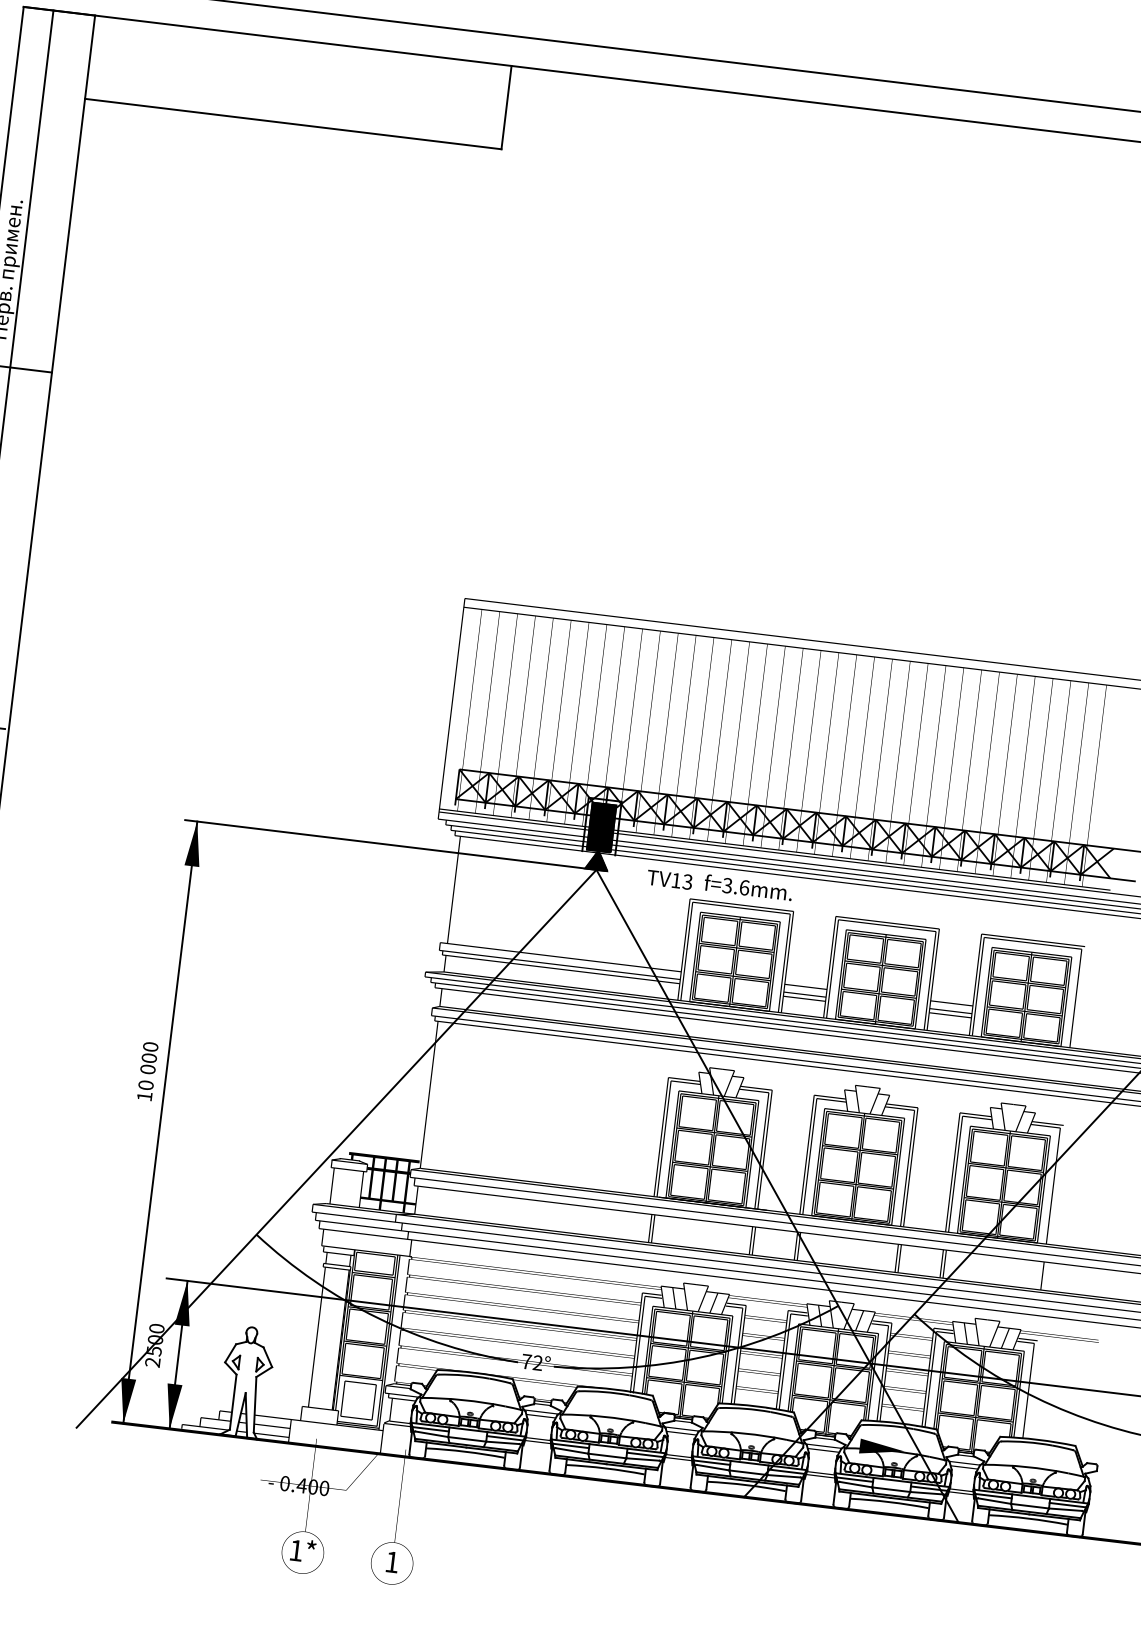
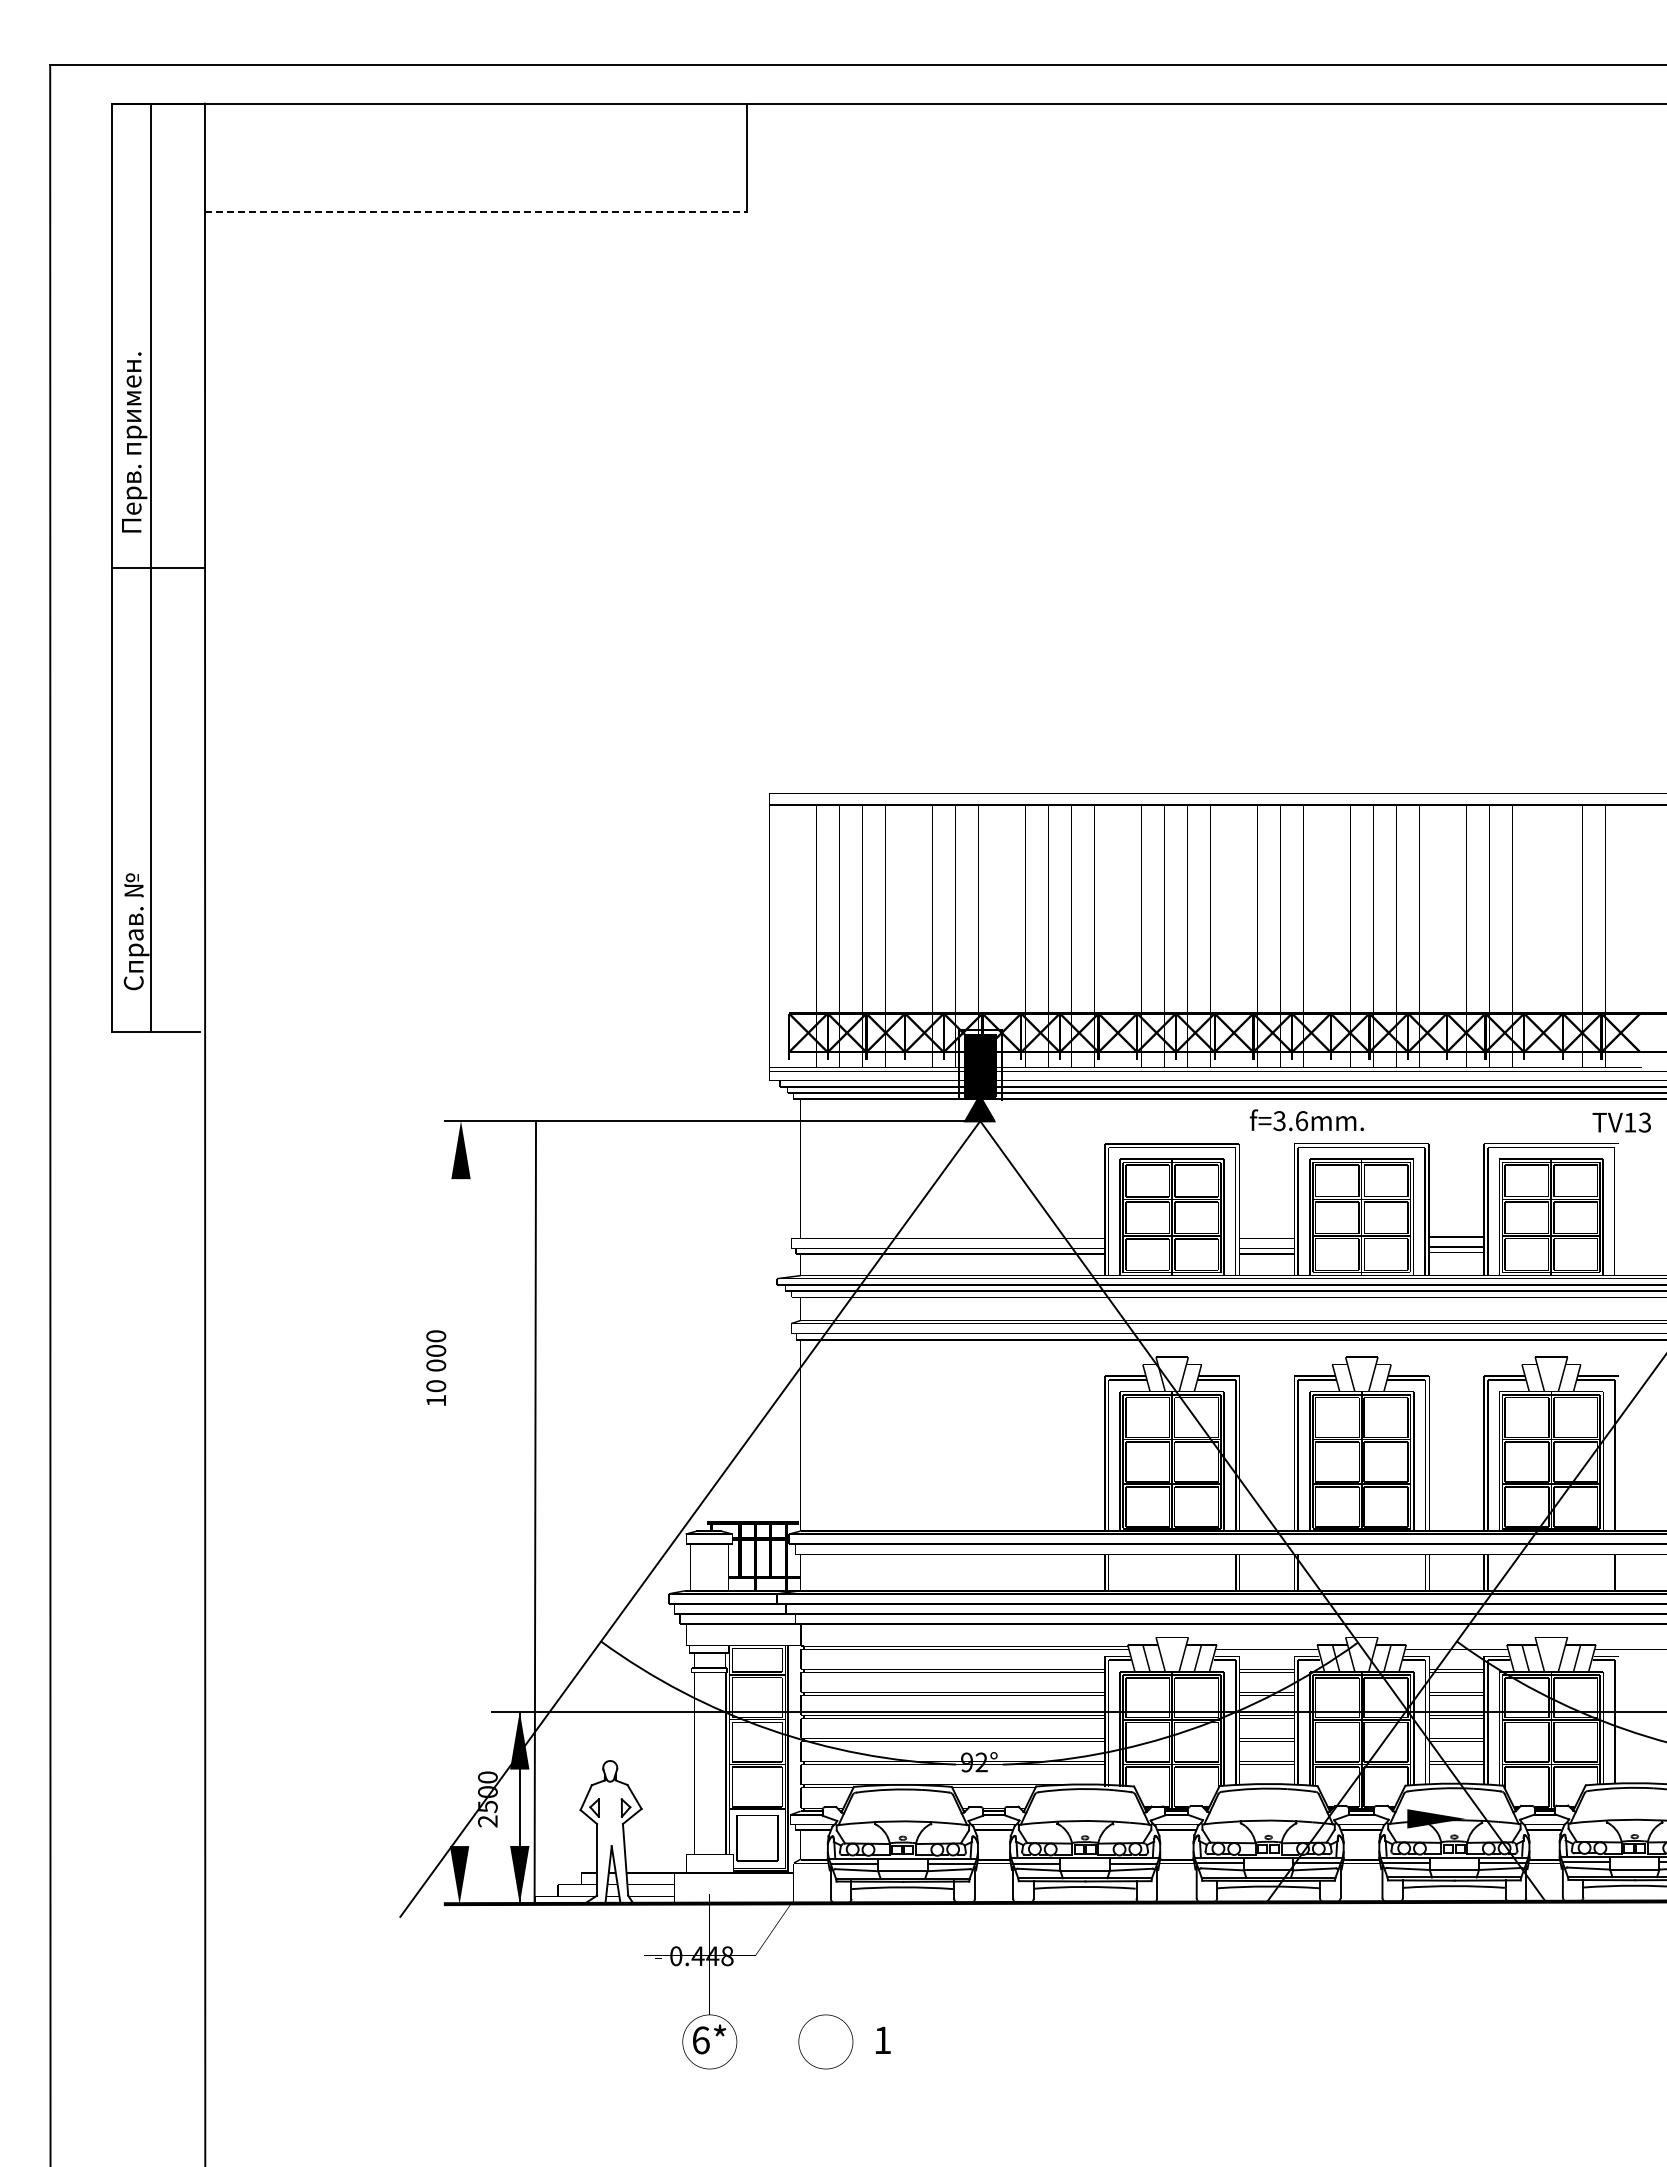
line: (292, 124) -> (475, 212), solid -> dashed
text: (669, 879) -> (1621, 1122), moved
text: (748, 887) -> (1306, 1120), moved
text: (148, 1070) -> (436, 1367), moved
line: (160, 1122) -> (535, 1512), moved
text: (527, 1361) -> (967, 1762), 72° -> 92°
text: (318, 1487) -> (719, 1956), 0.400 -> 0.448
text: (296, 1550) -> (701, 2040), 1* -> 6*
text: (392, 1561) -> (883, 2039), moved

